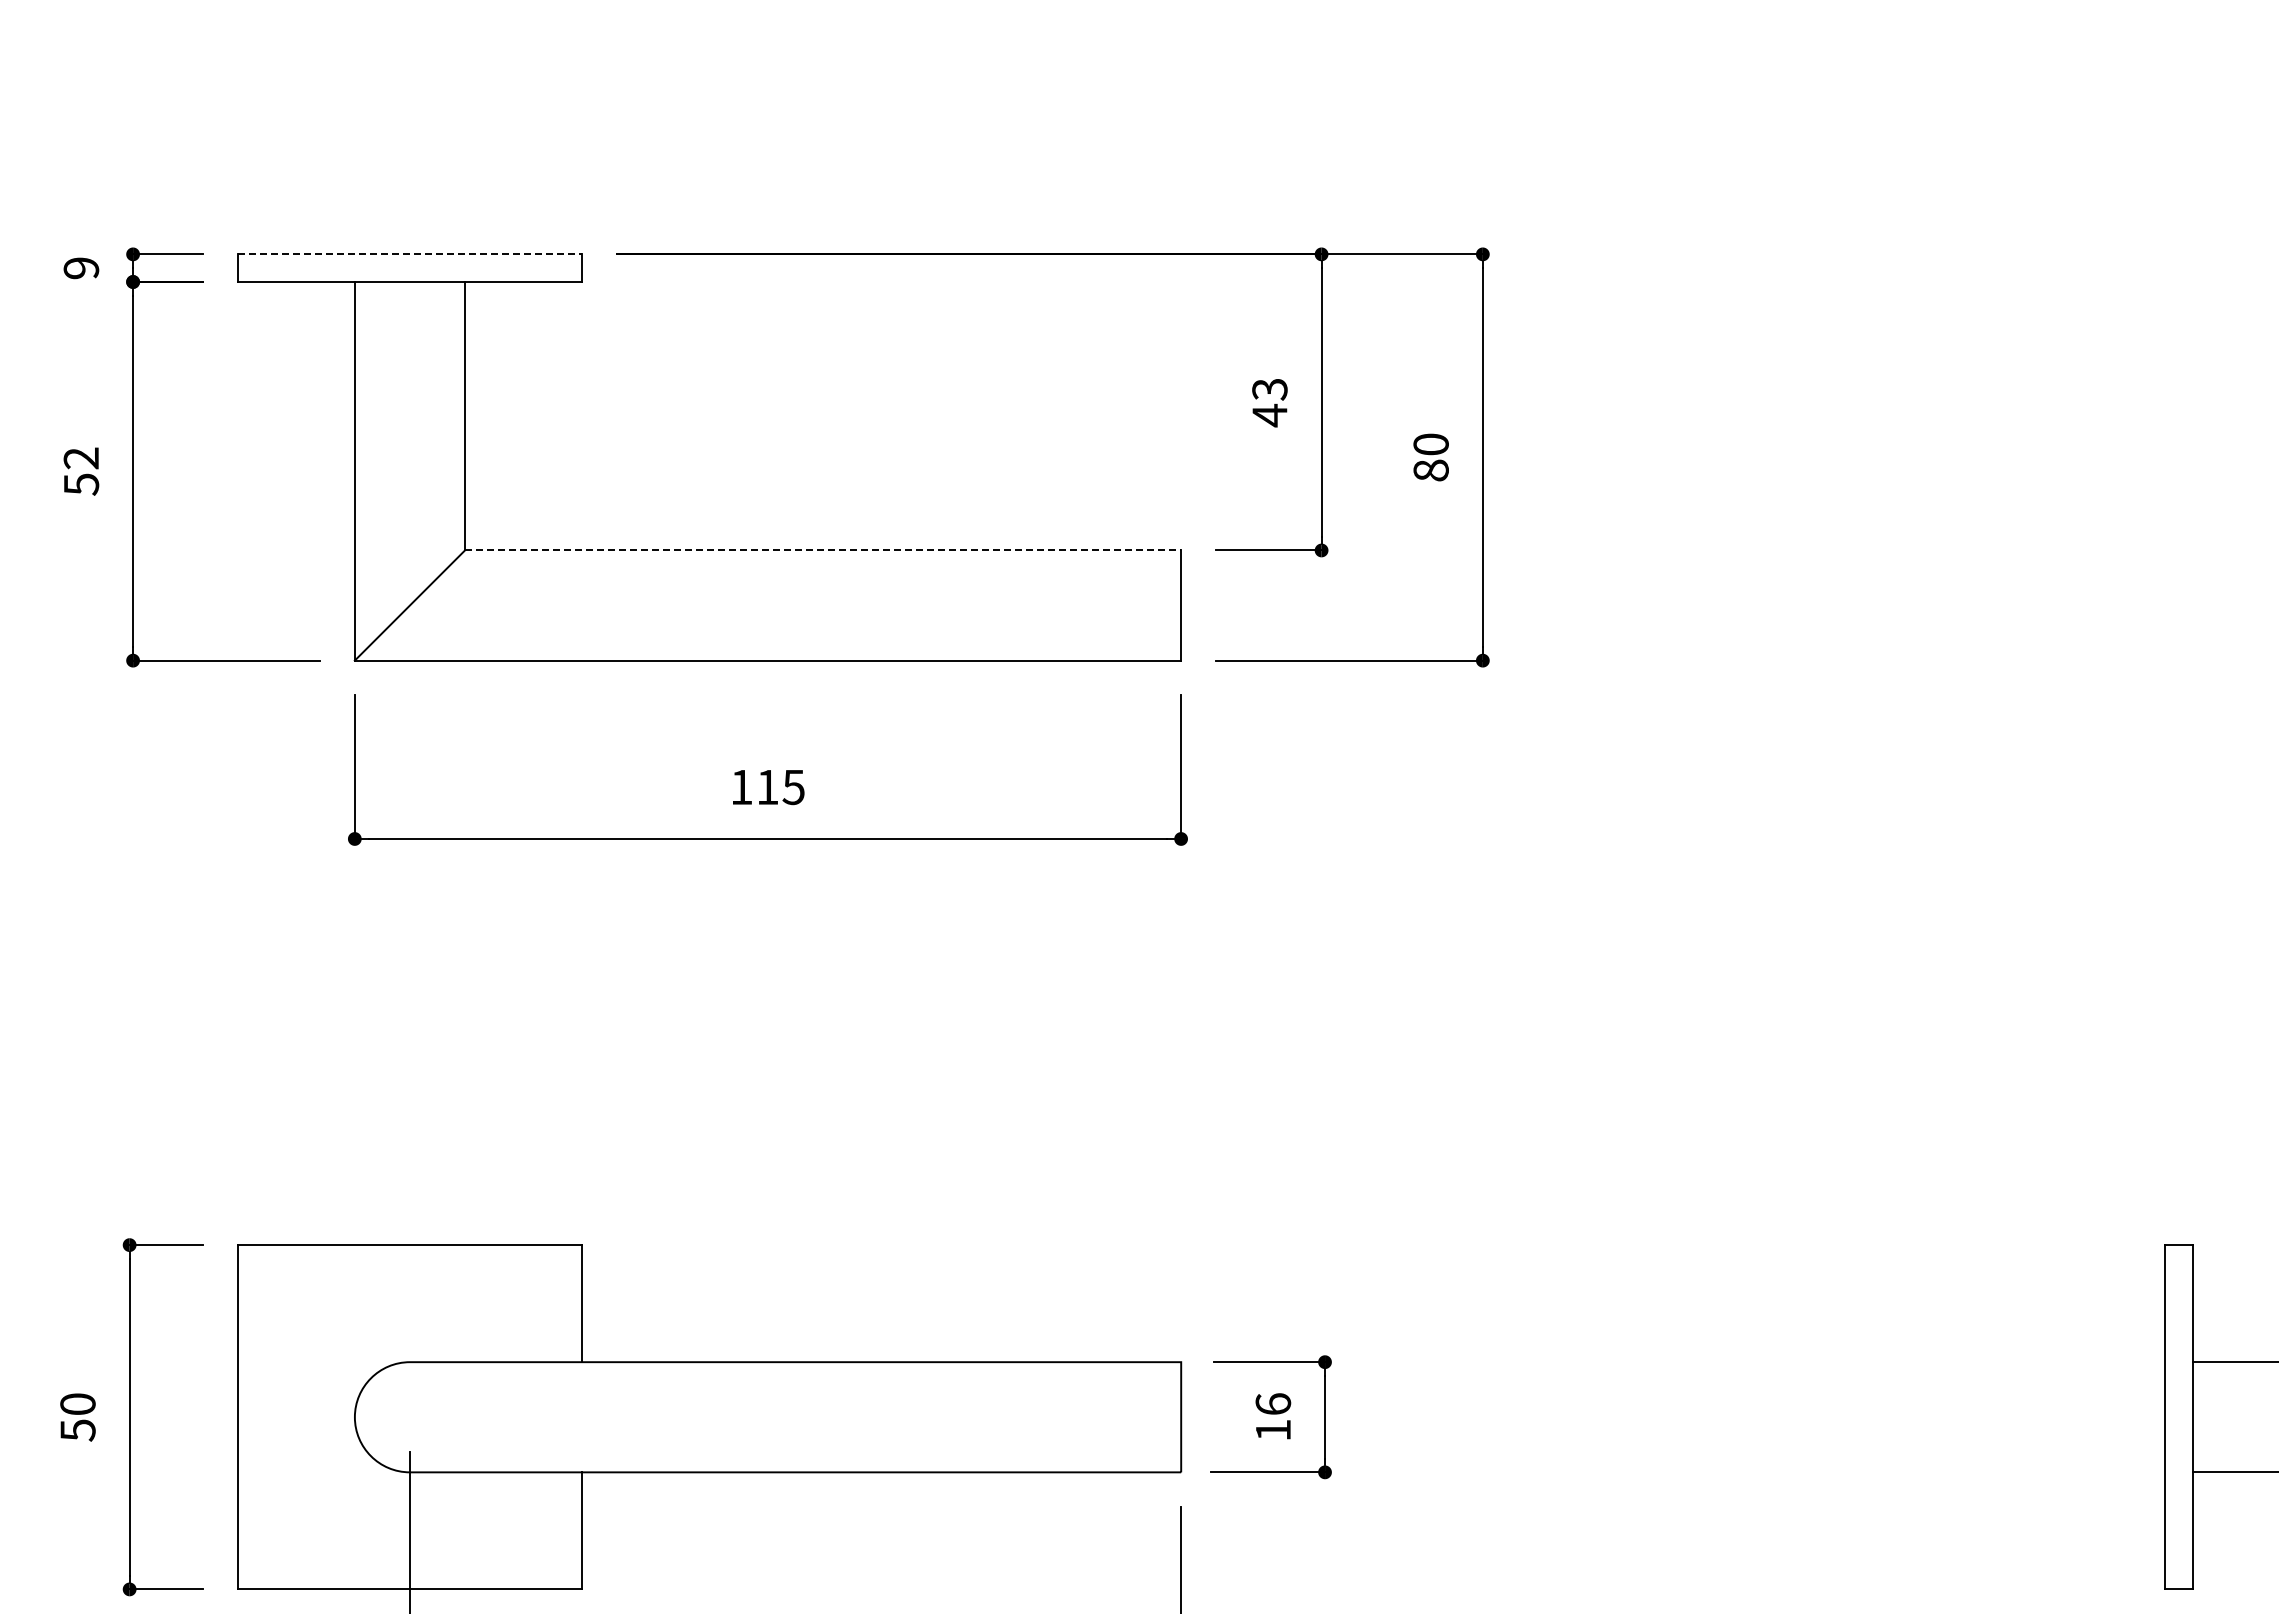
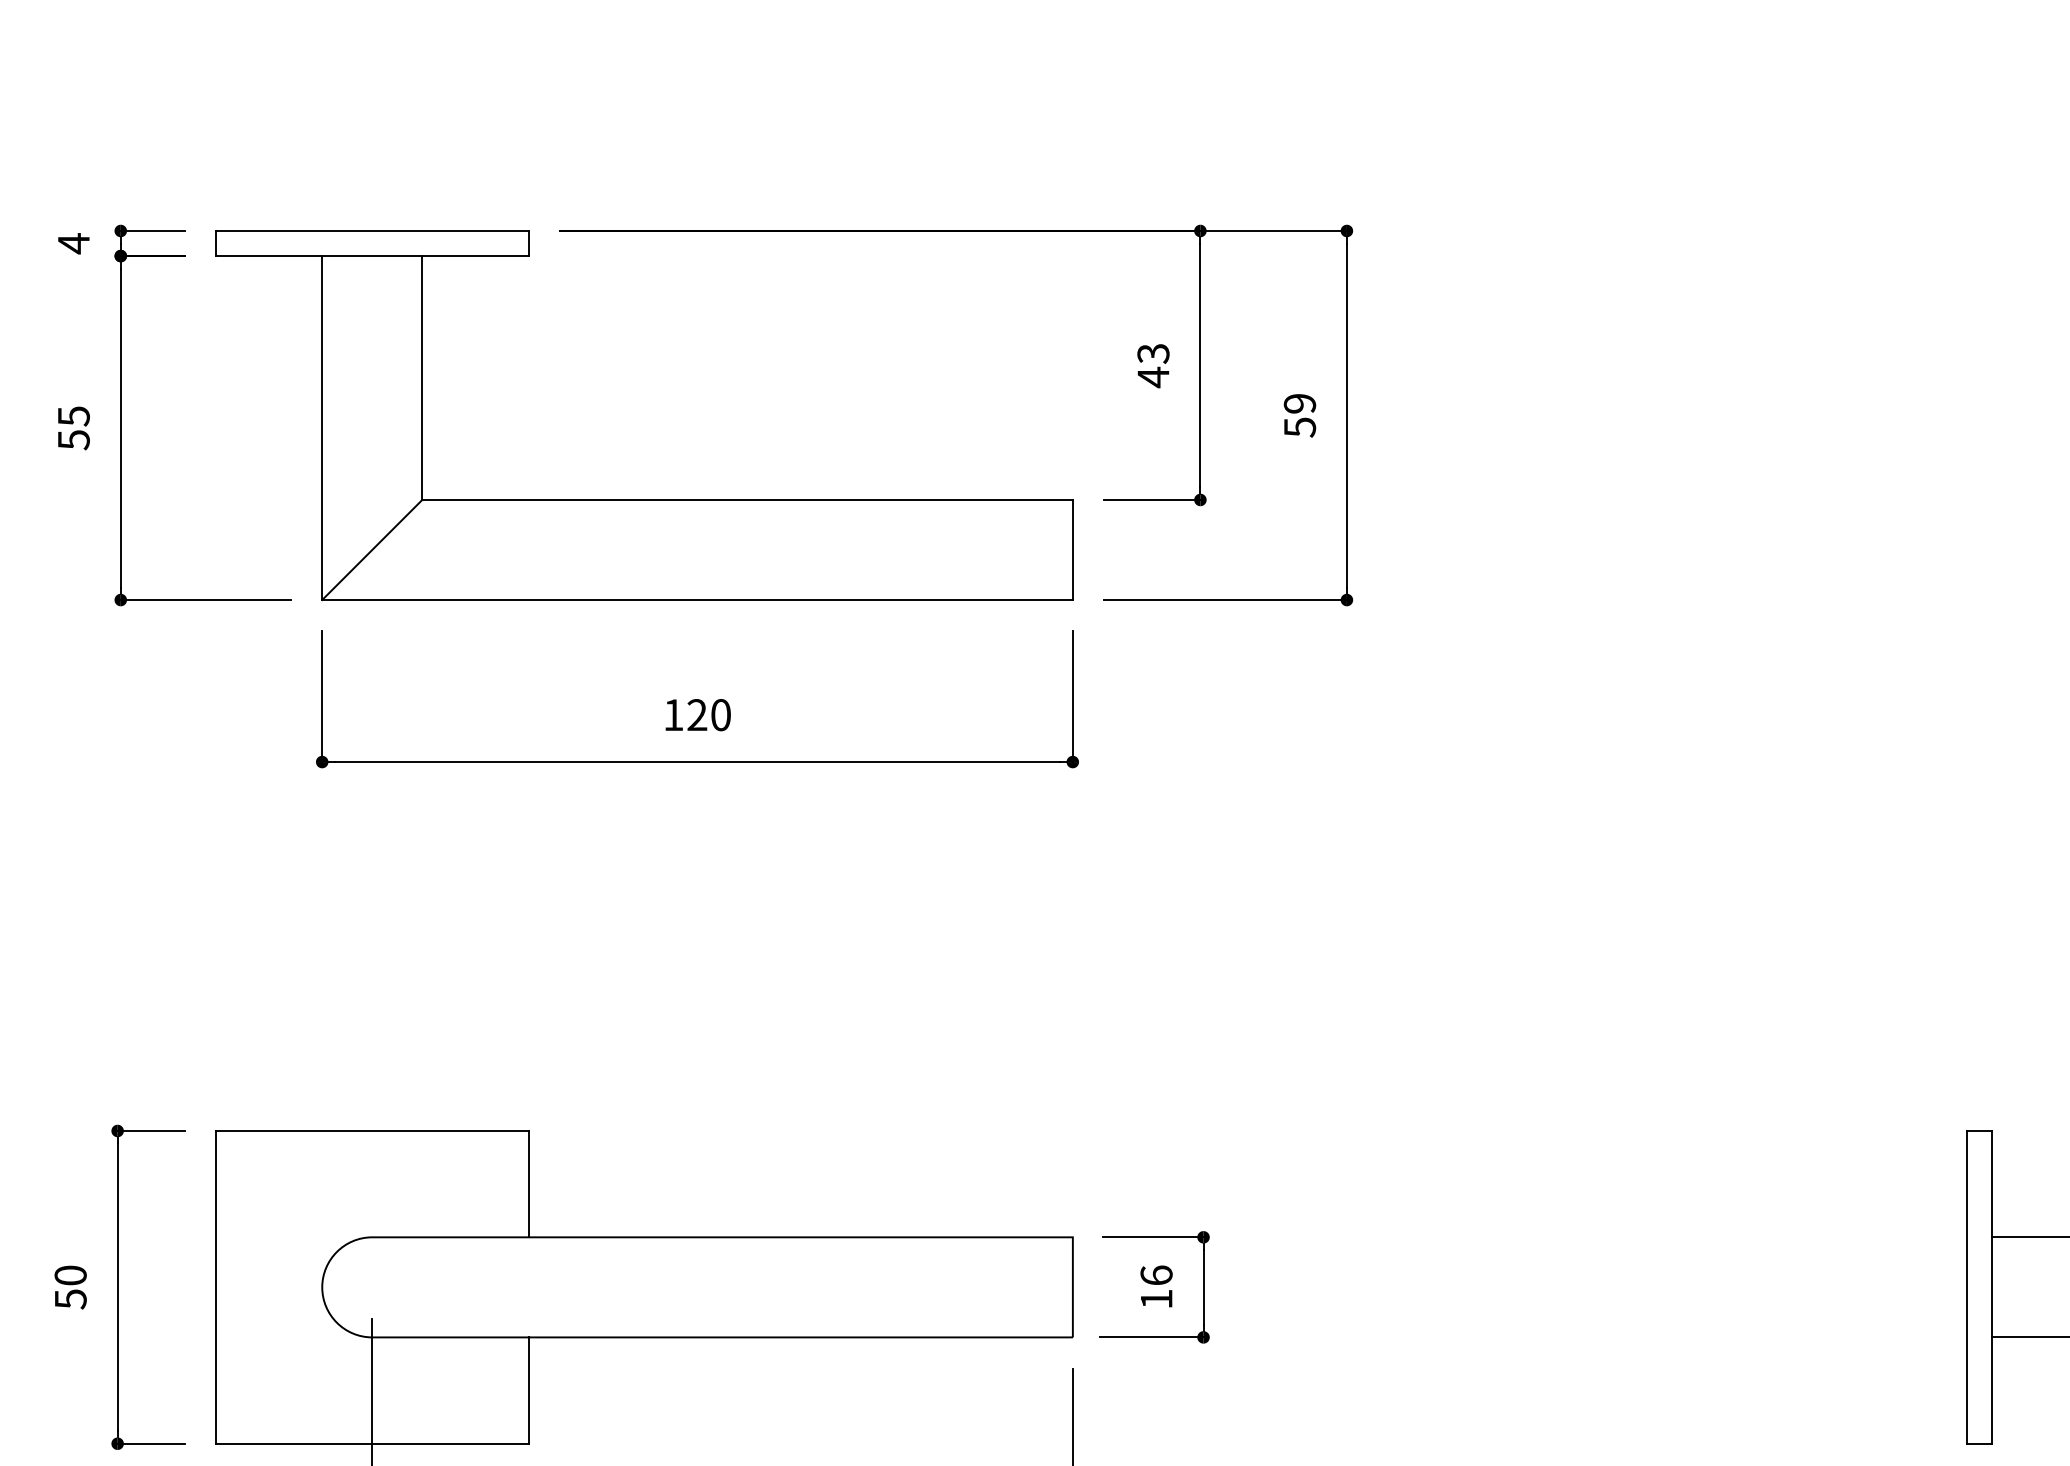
line: (410, 254) -> (372, 231), dashed -> solid
text: (81, 268) -> (73, 243), 9 -> 4
text: (1430, 457) -> (1299, 415), 80 -> 59
text: (81, 458) -> (73, 416), 52 -> 55
line: (823, 550) -> (747, 499), dashed -> solid
text: (780, 786) -> (708, 714), 115 -> 120

